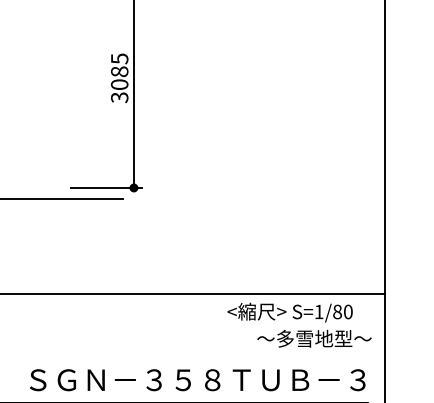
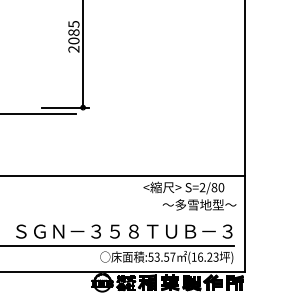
text: (120, 97) -> (74, 49), 3085 -> 2085
text: (318, 311) -> (202, 187), S=1/80 -> S=2/80

